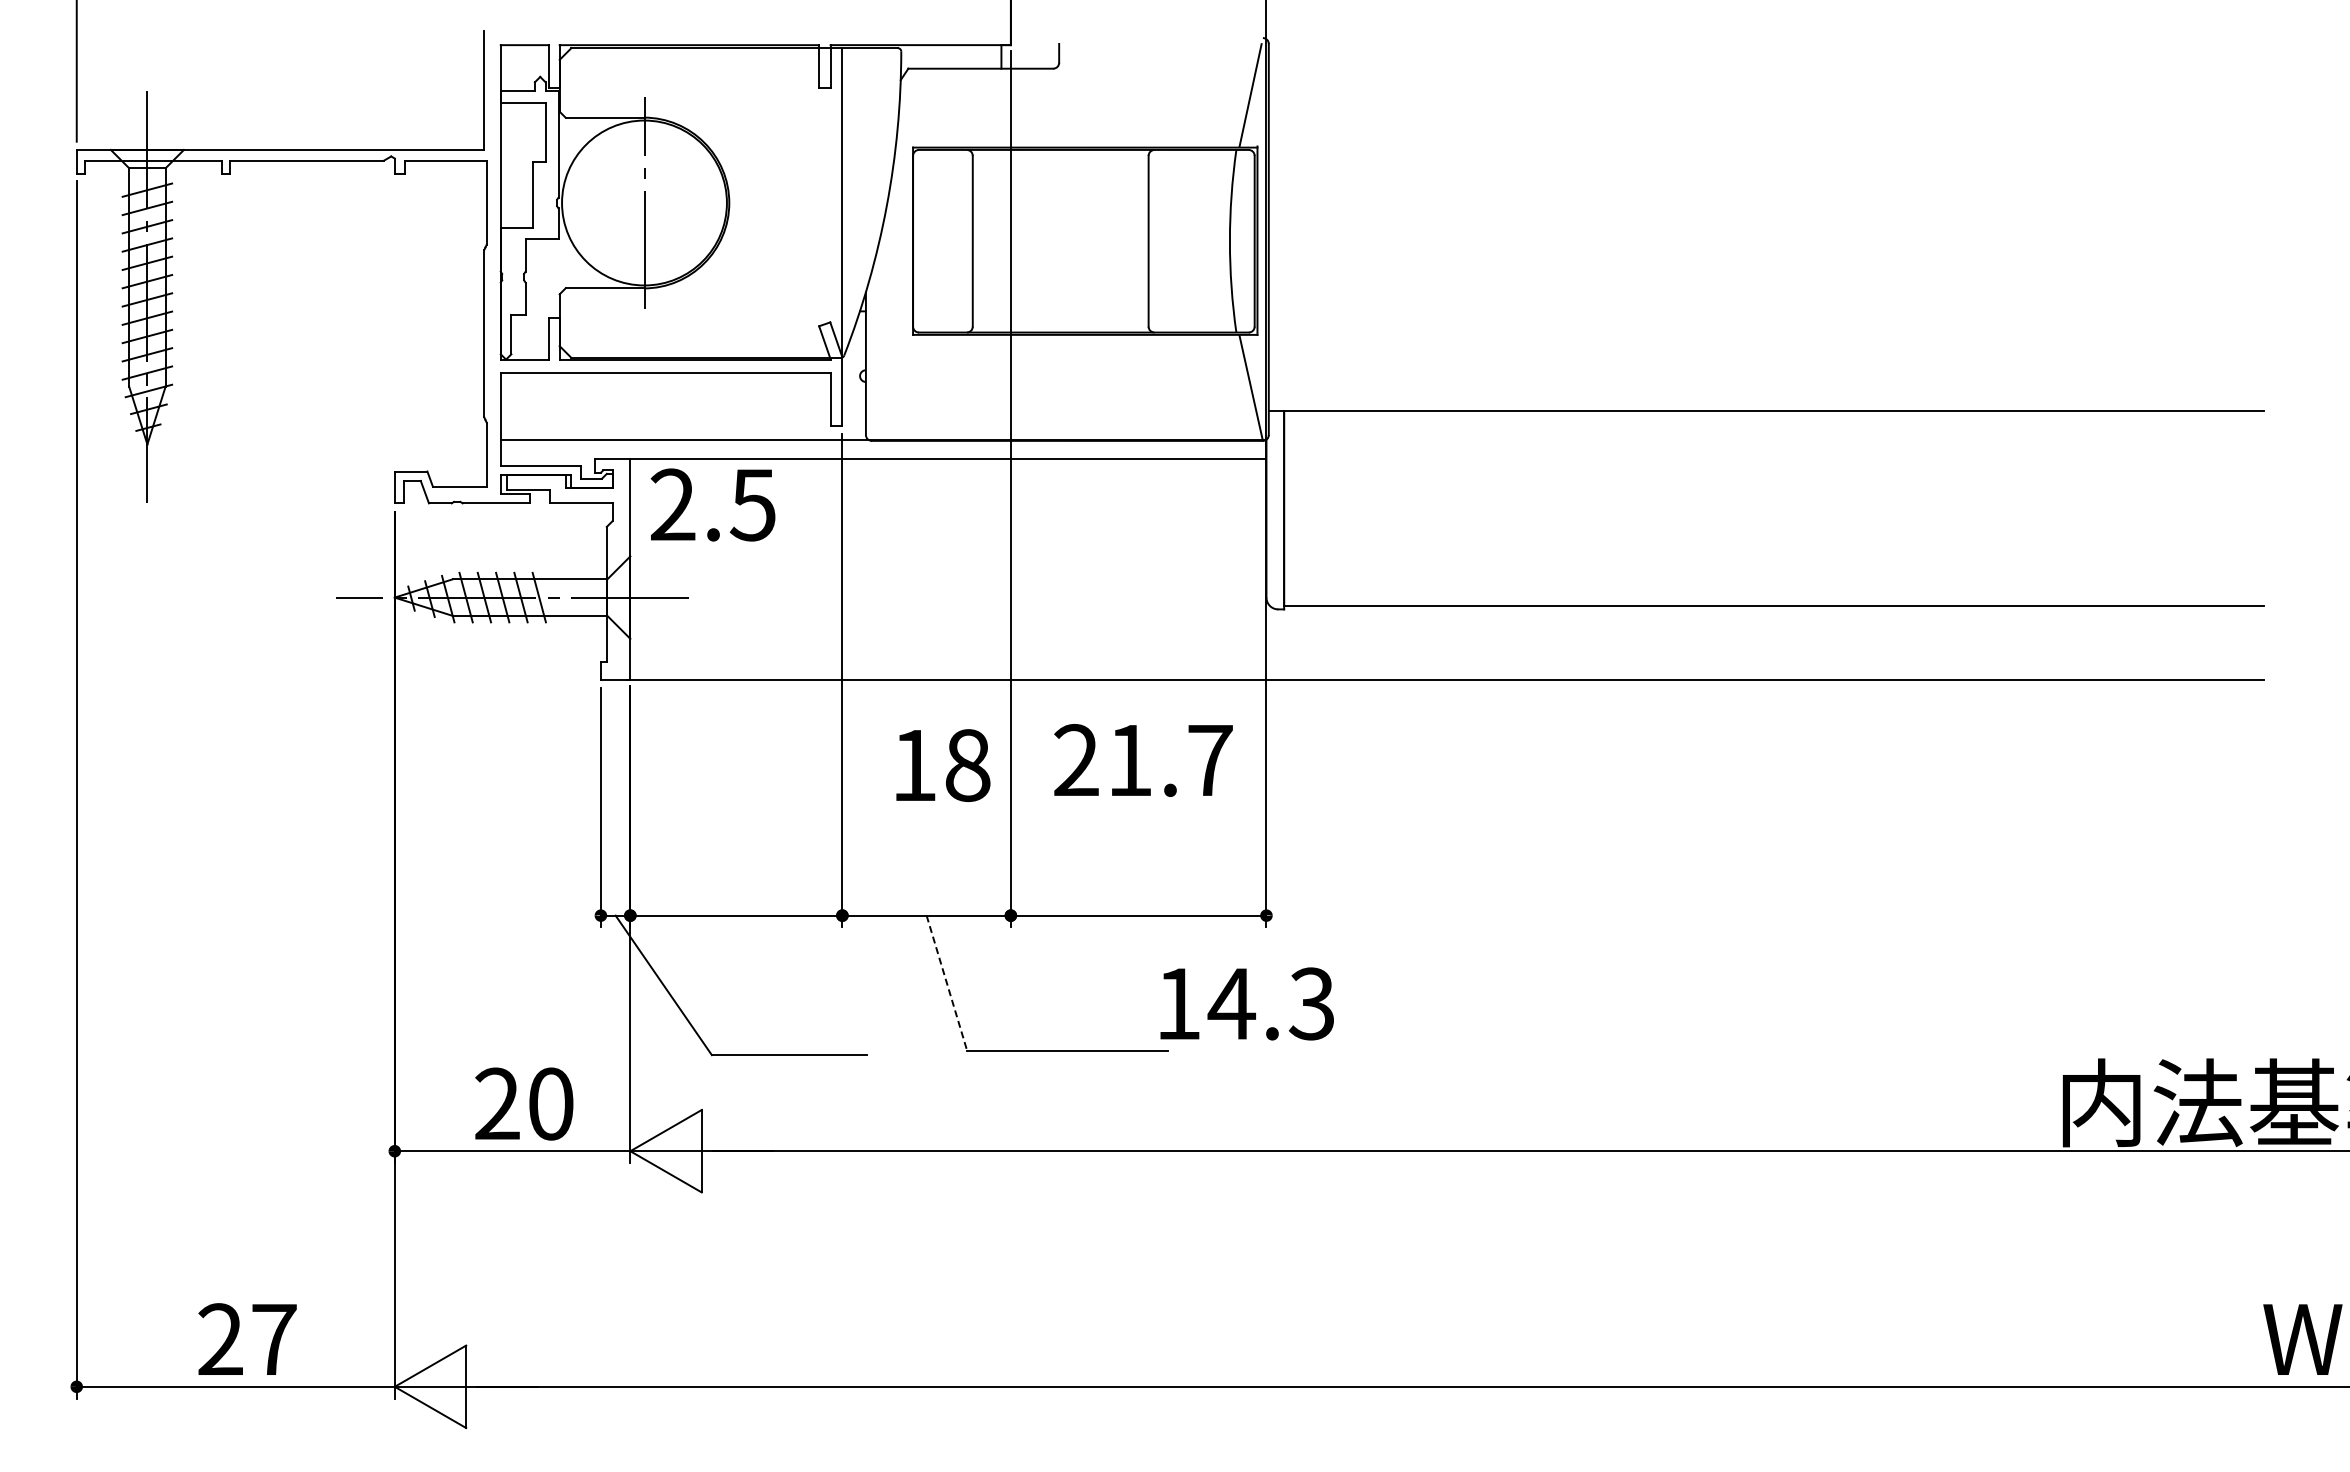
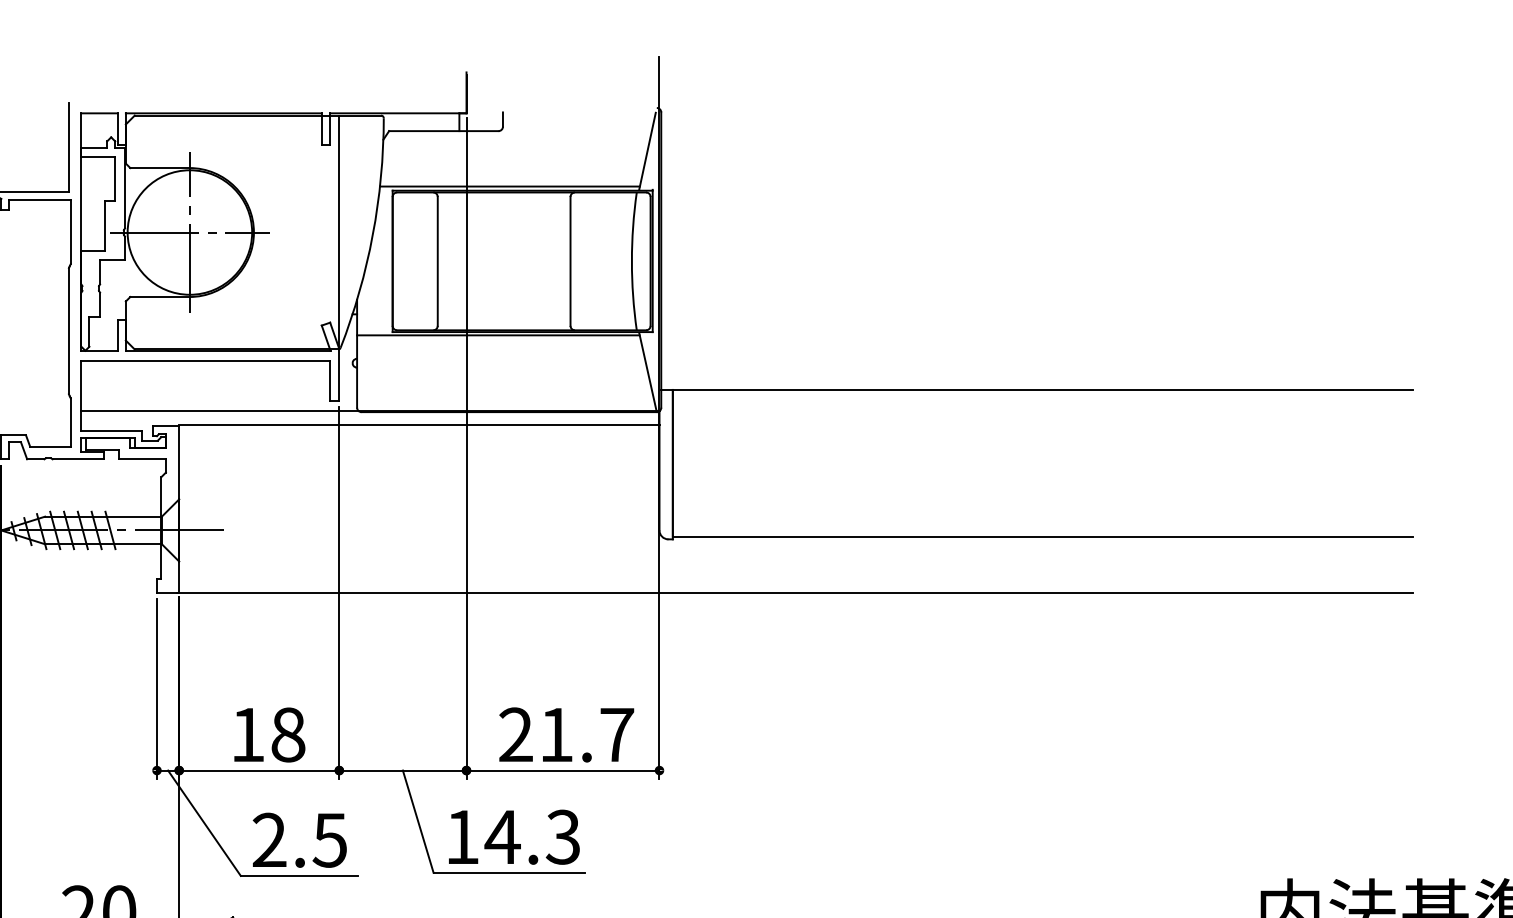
line: (1068, 142) -> (510, 186), added
line: (644, 203) -> (189, 232), added
line: (1052, 339) -> (497, 335), added
text: (712, 504) -> (299, 839), moved
text: (1143, 760) -> (566, 734), moved
text: (943, 765) -> (269, 734), moved
line: (946, 983) -> (417, 821), dashed -> solid
text: (1246, 1003) -> (513, 836), moved

